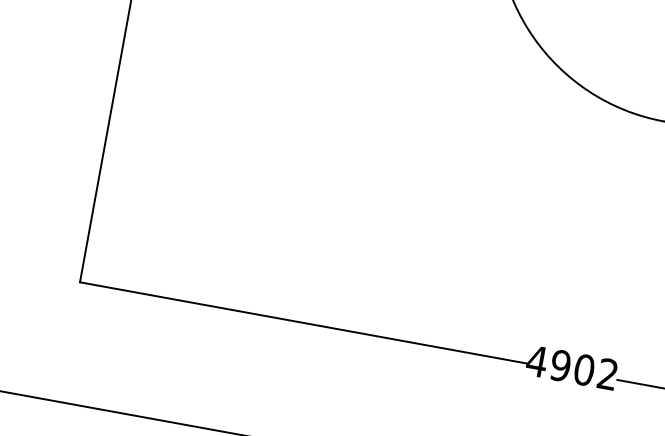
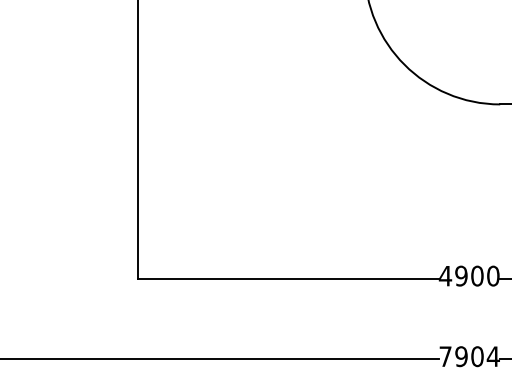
text: (608, 373) -> (493, 275), 4902 -> 4900

